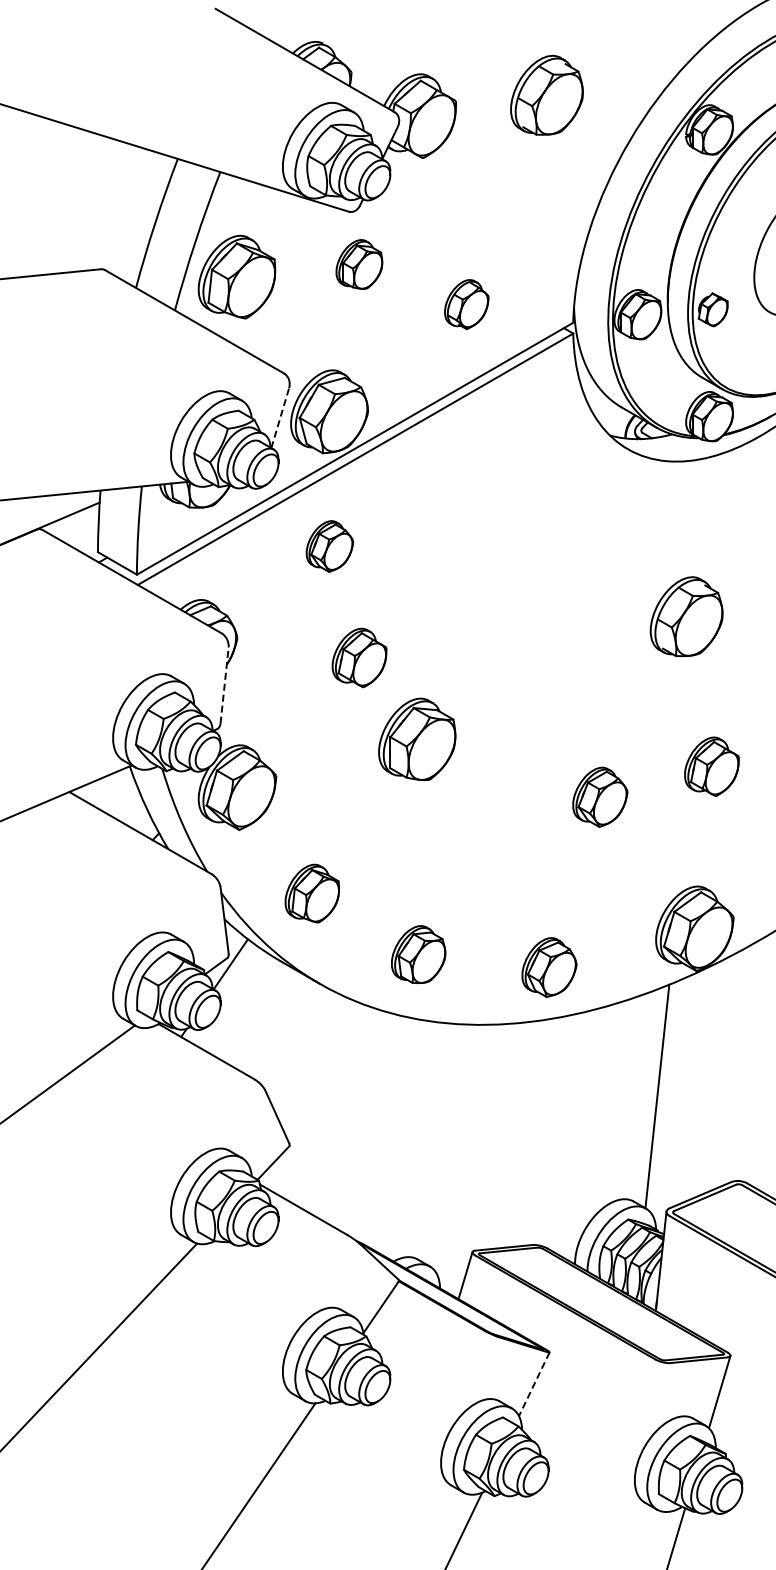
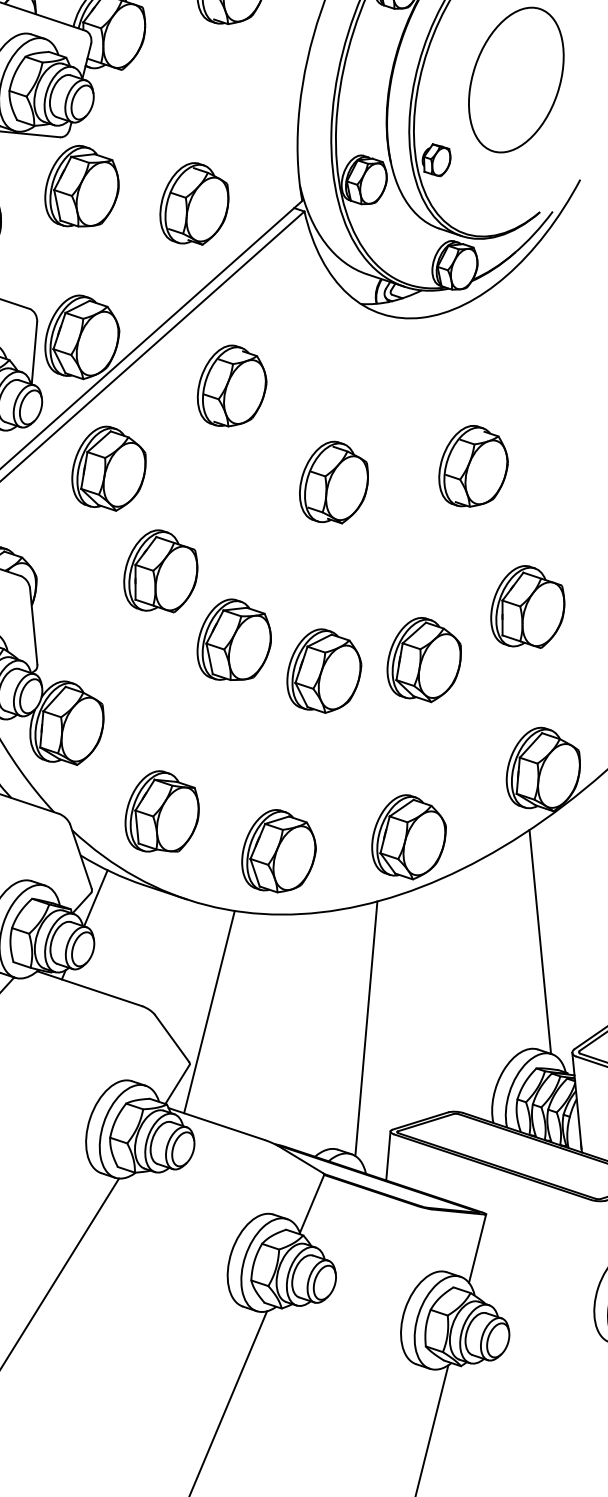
part: (359, 264) -> (81, 186), size x1.67
part: (466, 304) -> (194, 204), size x1.67
line: (280, 417) -> (34, 352), dashed -> solid
part: (466, 489) -> (231, 385), added
part: (329, 546) -> (108, 469), size x1.67
part: (547, 605) -> (333, 483), added
part: (359, 657) -> (160, 571), size x1.43
line: (224, 685) -> (33, 626), dashed -> solid
part: (711, 766) -> (526, 607), size x1.43
part: (499, 787) -> (323, 671), added
part: (600, 797) -> (424, 660), size x1.43
part: (312, 893) -> (161, 812), size x1.43
part: (418, 954) -> (277, 850), size x1.43
part: (549, 967) -> (408, 837), size x1.43
line: (319, 1098) -> (209, 1011), added
line: (469, 1146) -> (366, 1028), added
line: (534, 1384) -> (477, 1248), dashed -> solid

